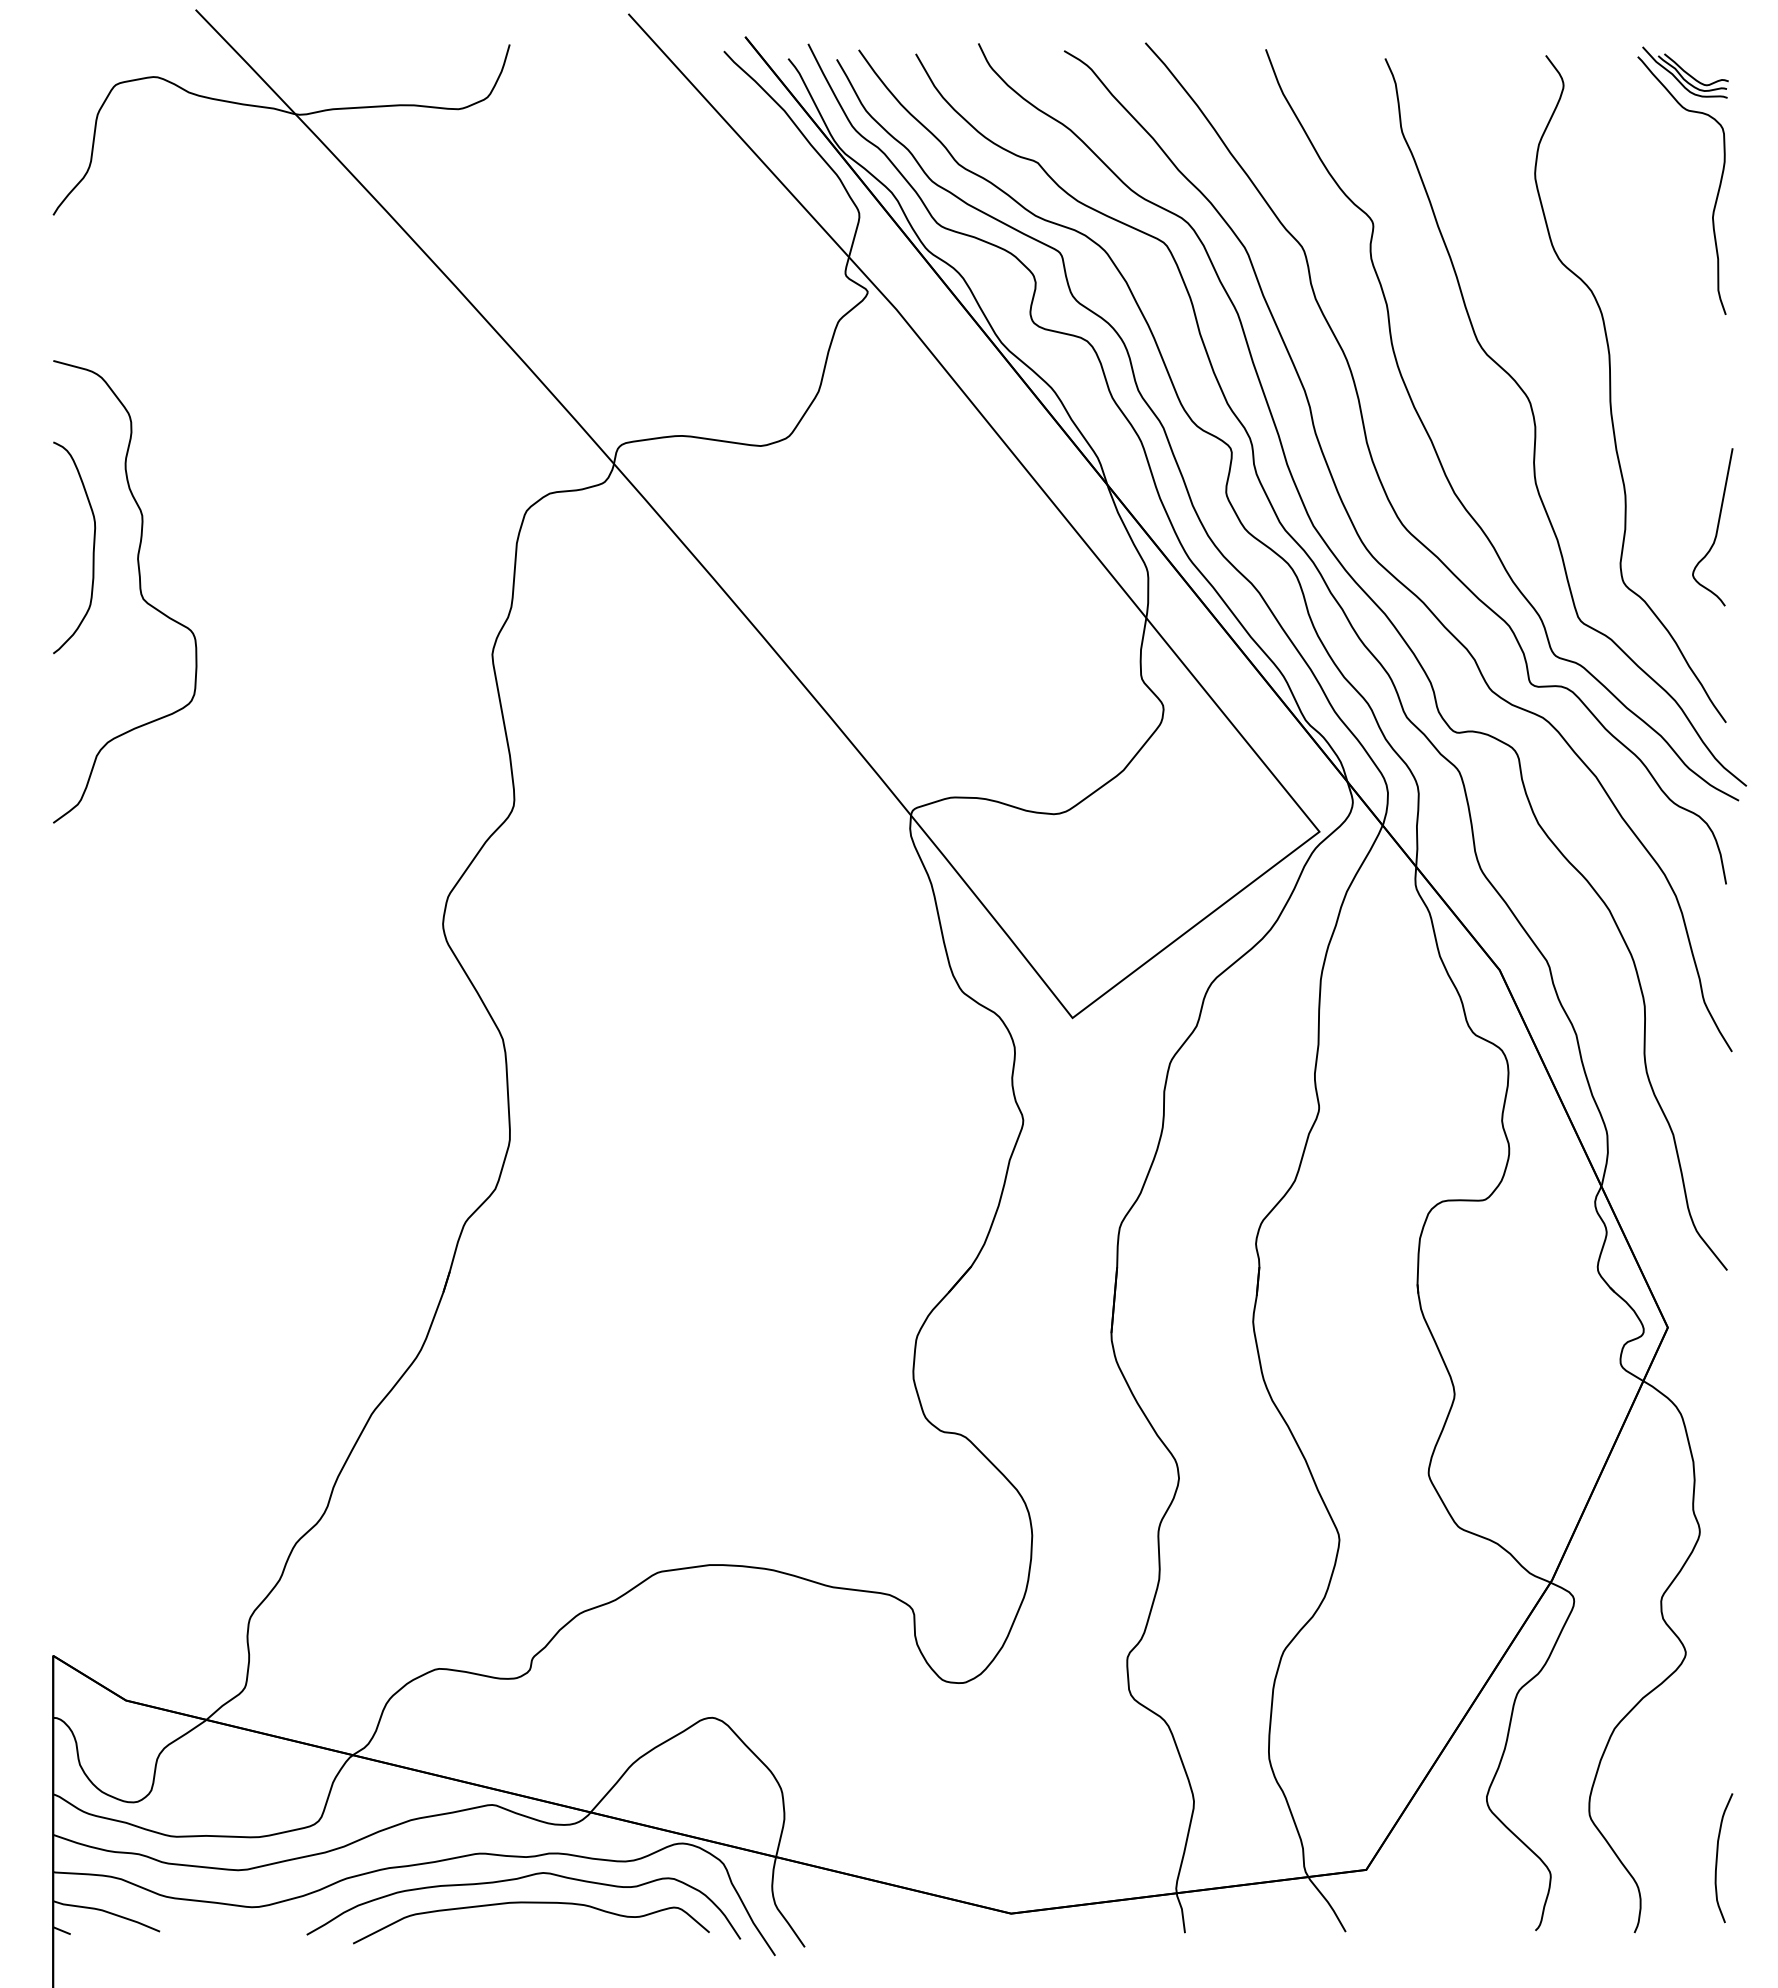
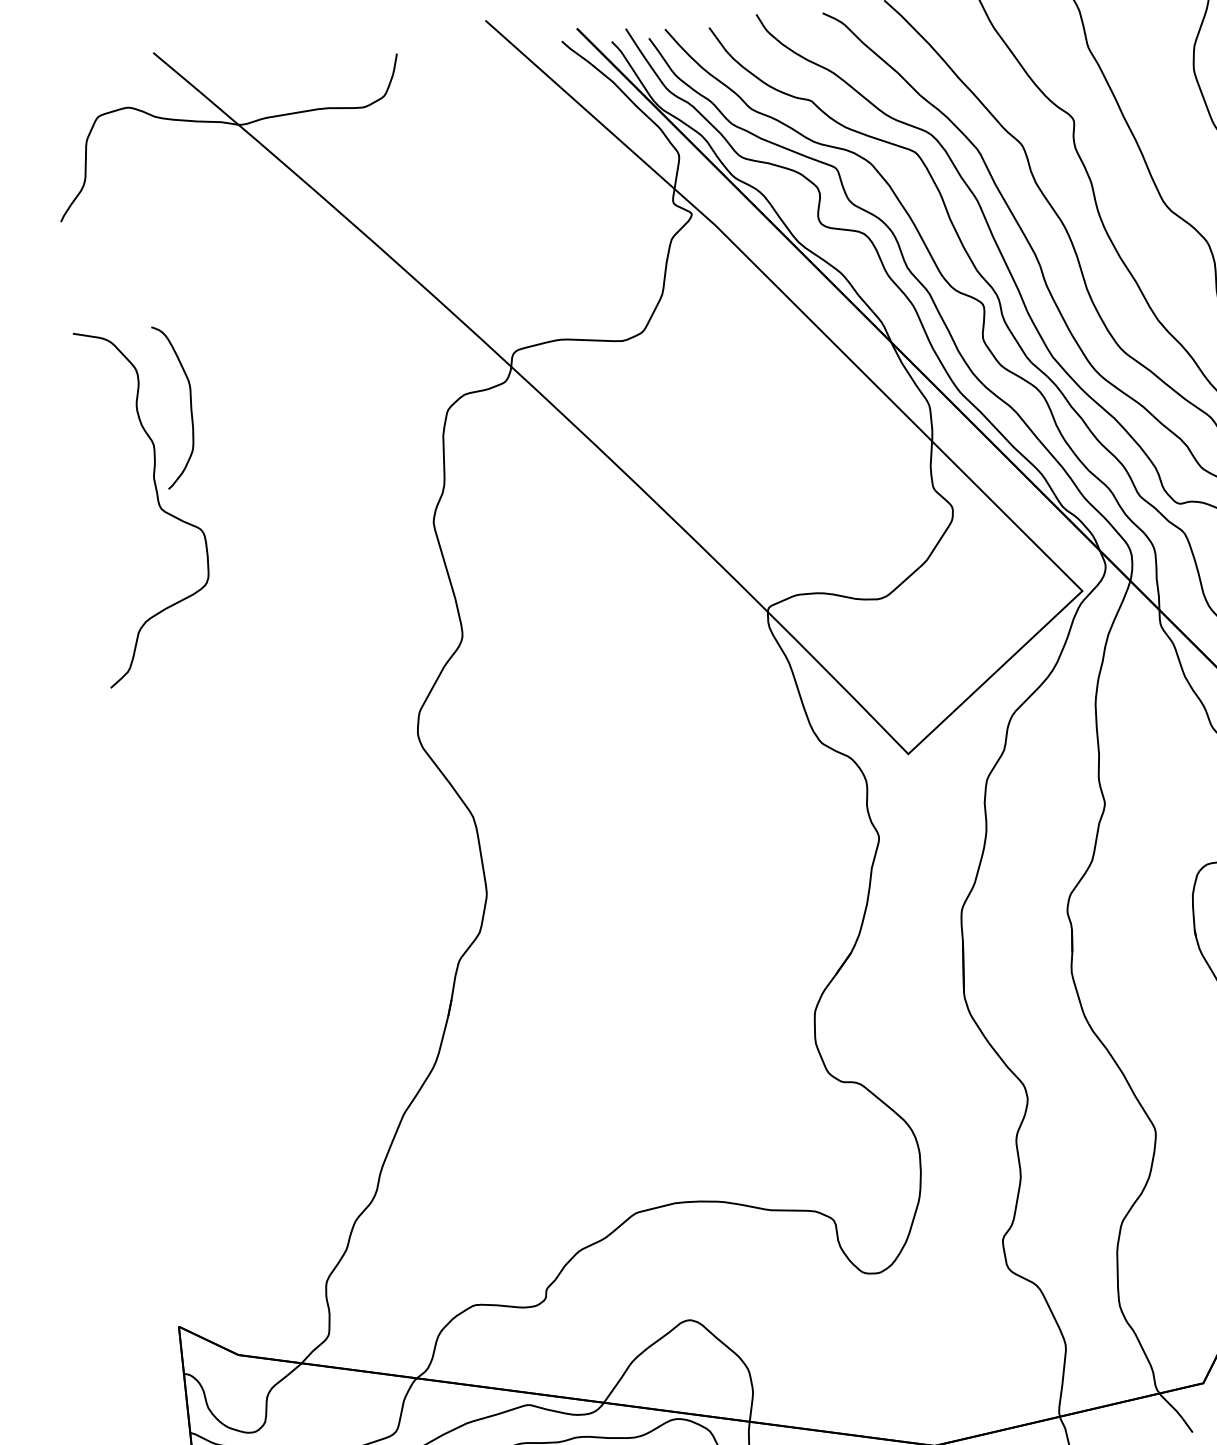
curve: (92, 551) -> (190, 407), moved

